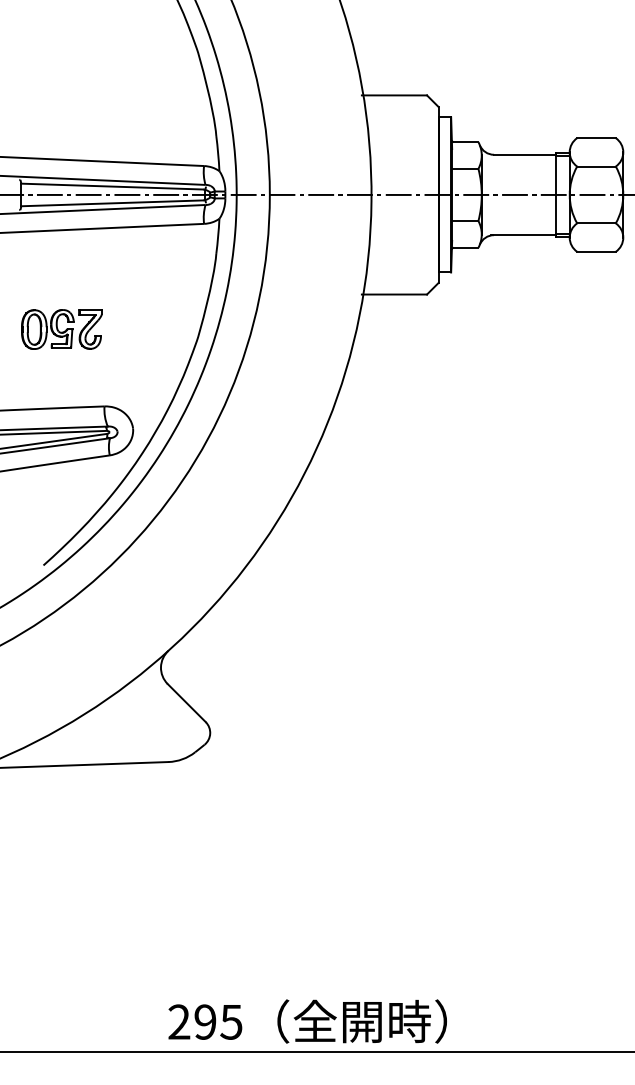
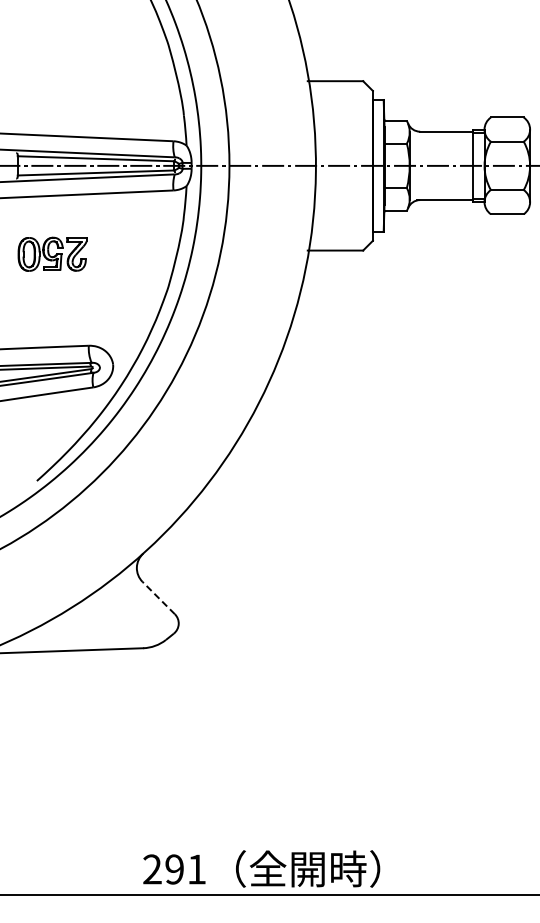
part: (61, 328) -> (52, 253), moved
line: (186, 703) -> (158, 598), solid -> dashed
text: (231, 1022) -> (196, 869), 295 -> 291

